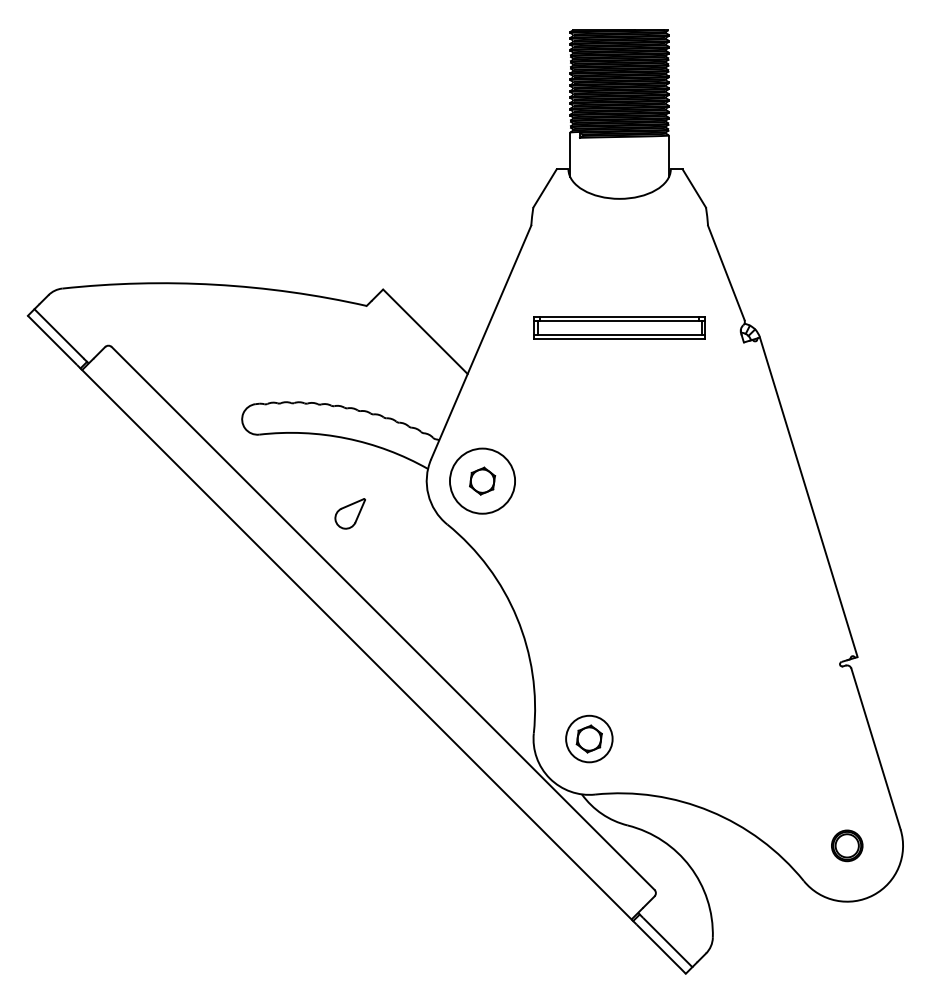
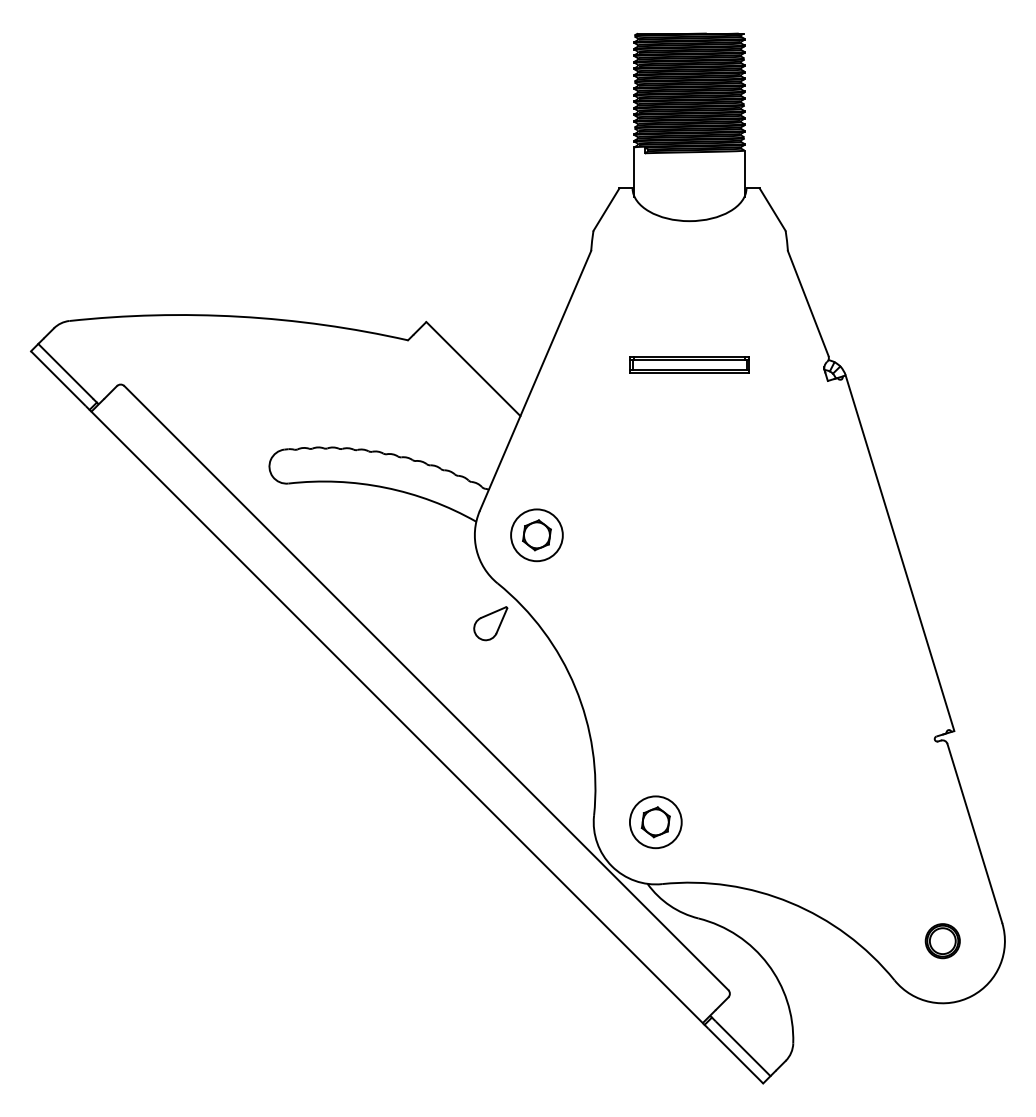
part: (619, 327) -> (689, 364), size x0.62
circle: (482, 481) -> (536, 535), size x0.71
part: (350, 513) -> (490, 623), moved

